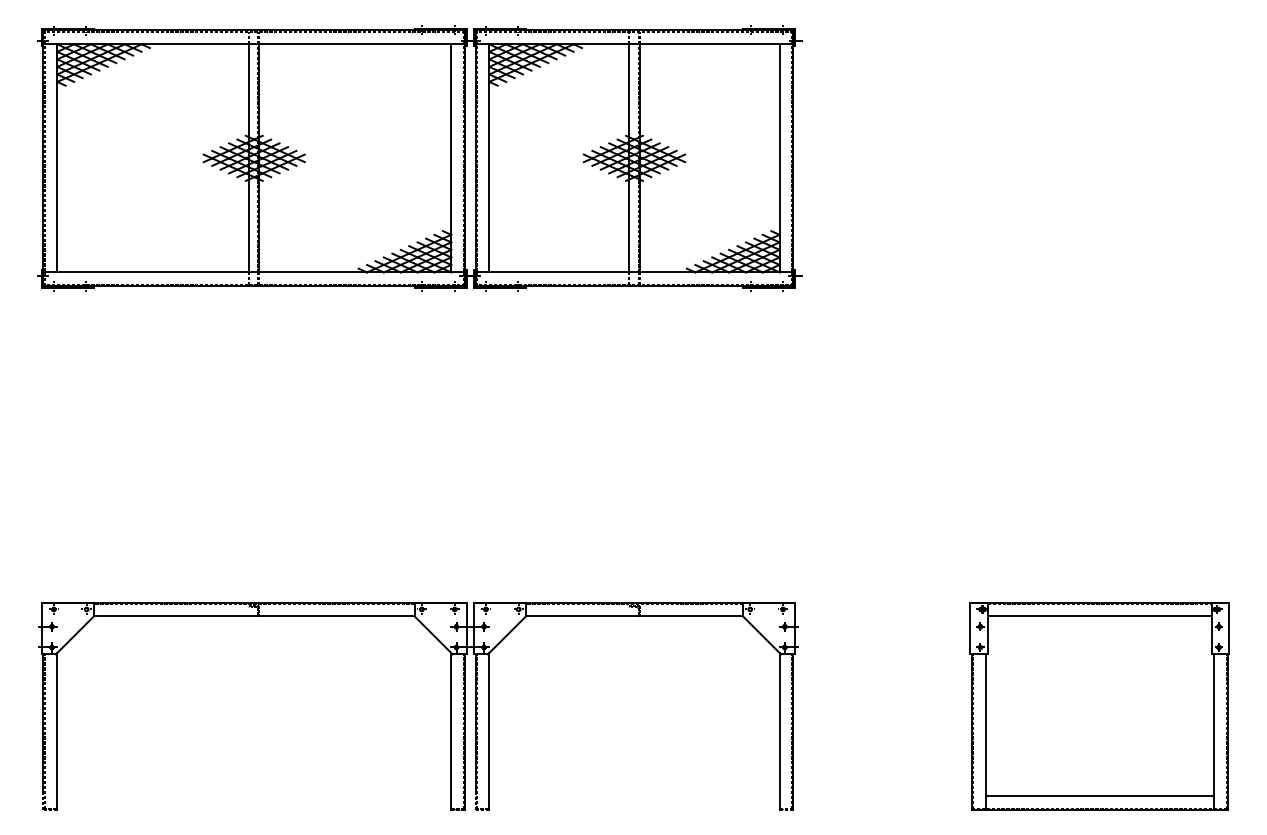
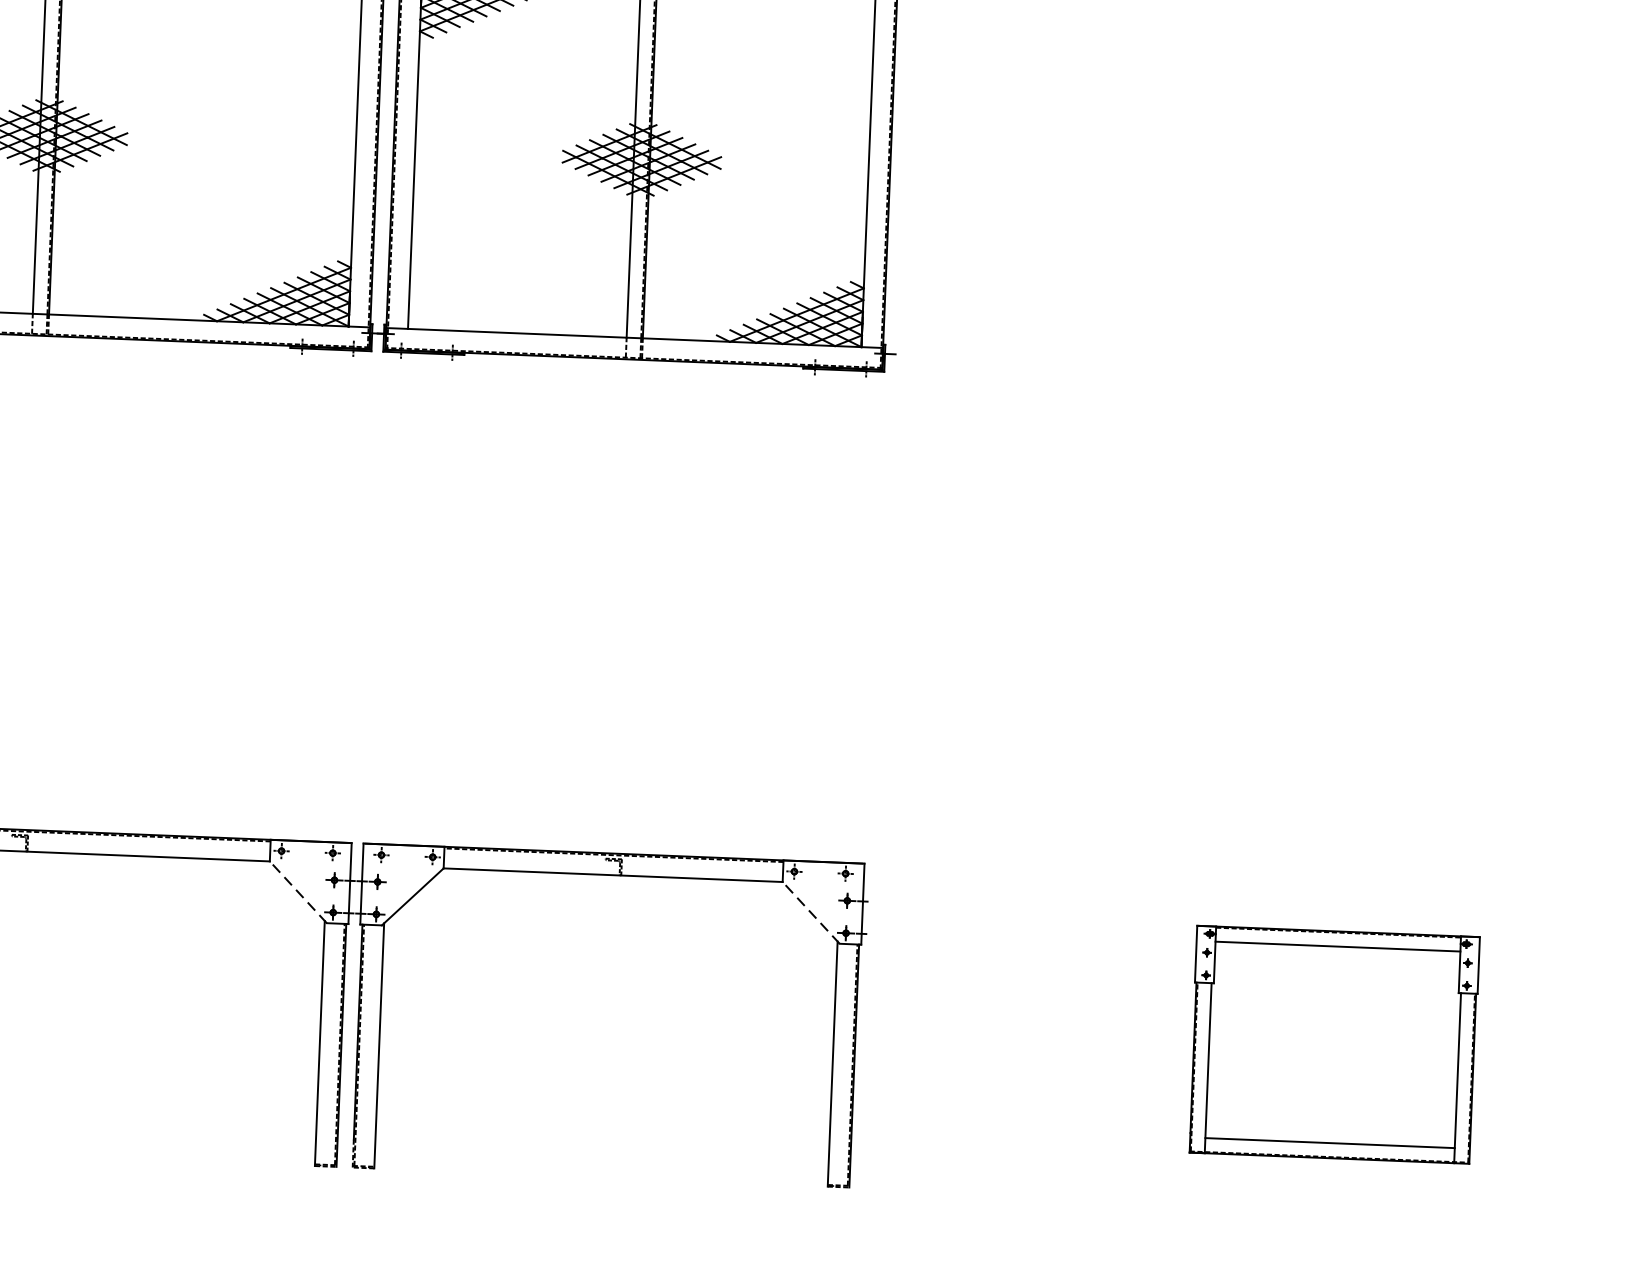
line: (433, 635) -> (298, 892), solid -> dashed
line: (762, 635) -> (811, 913), solid -> dashed
part: (1099, 706) -> (1333, 1045), size x0.7

